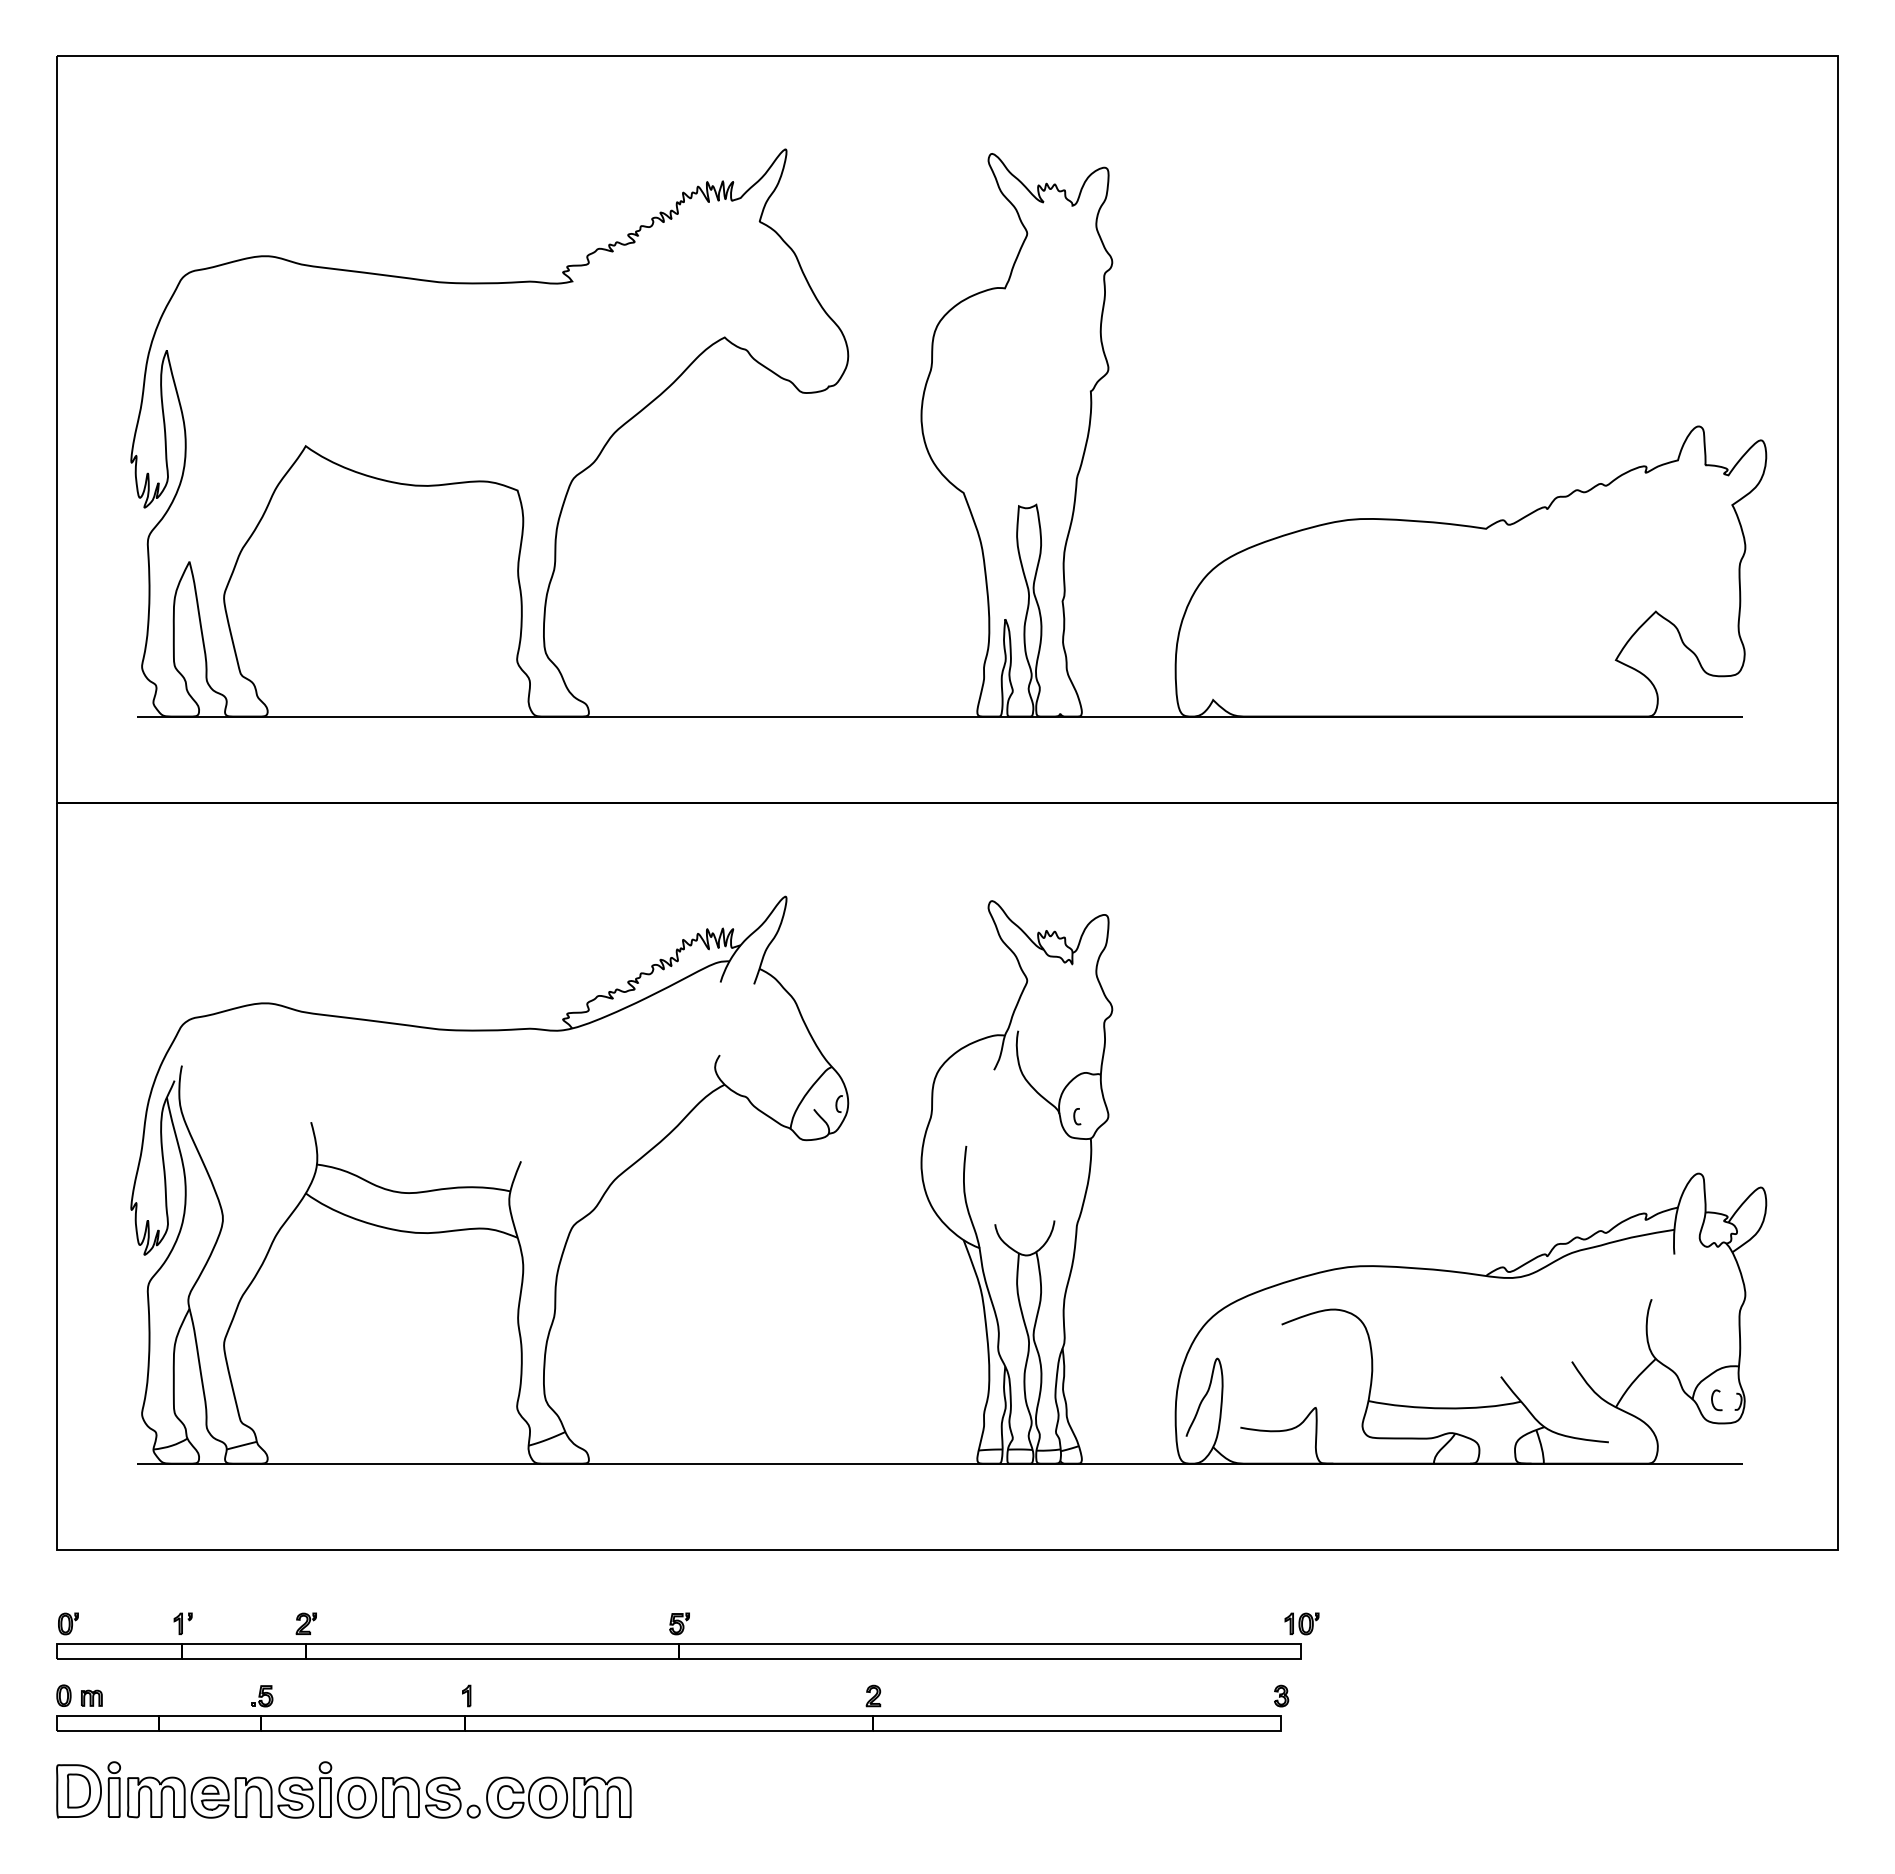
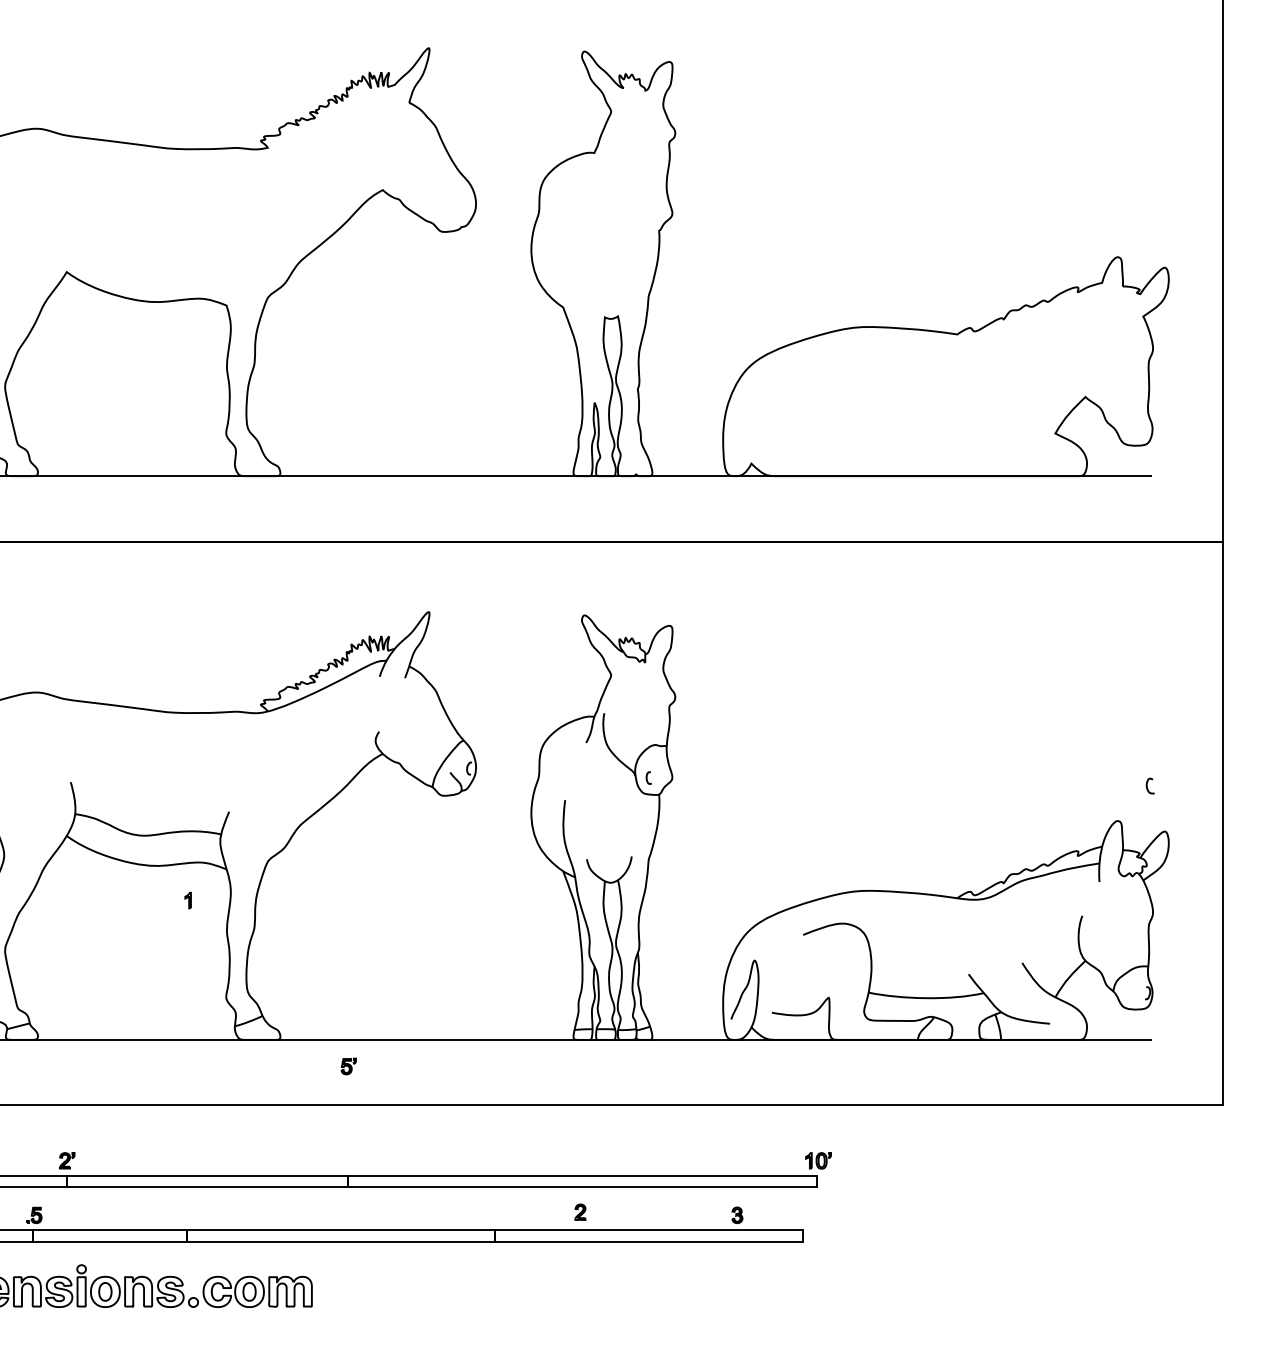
curve: (1713, 1401) -> (1147, 786), moved
part: (679, 1623) -> (348, 1066), moved
part: (466, 1695) -> (188, 900), moved
part: (873, 1695) -> (580, 1211), moved
part: (1281, 1695) -> (737, 1214), moved

